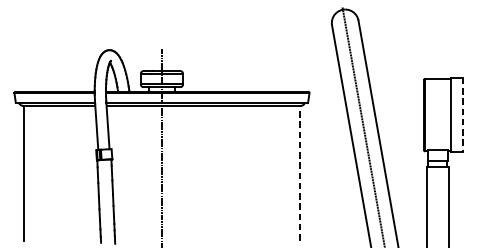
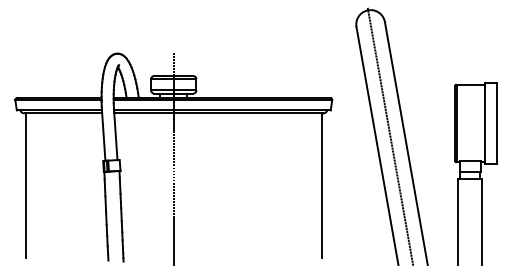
line: (462, 116) -> (496, 124), dashed -> solid
line: (299, 172) -> (321, 185), dashed -> solid

